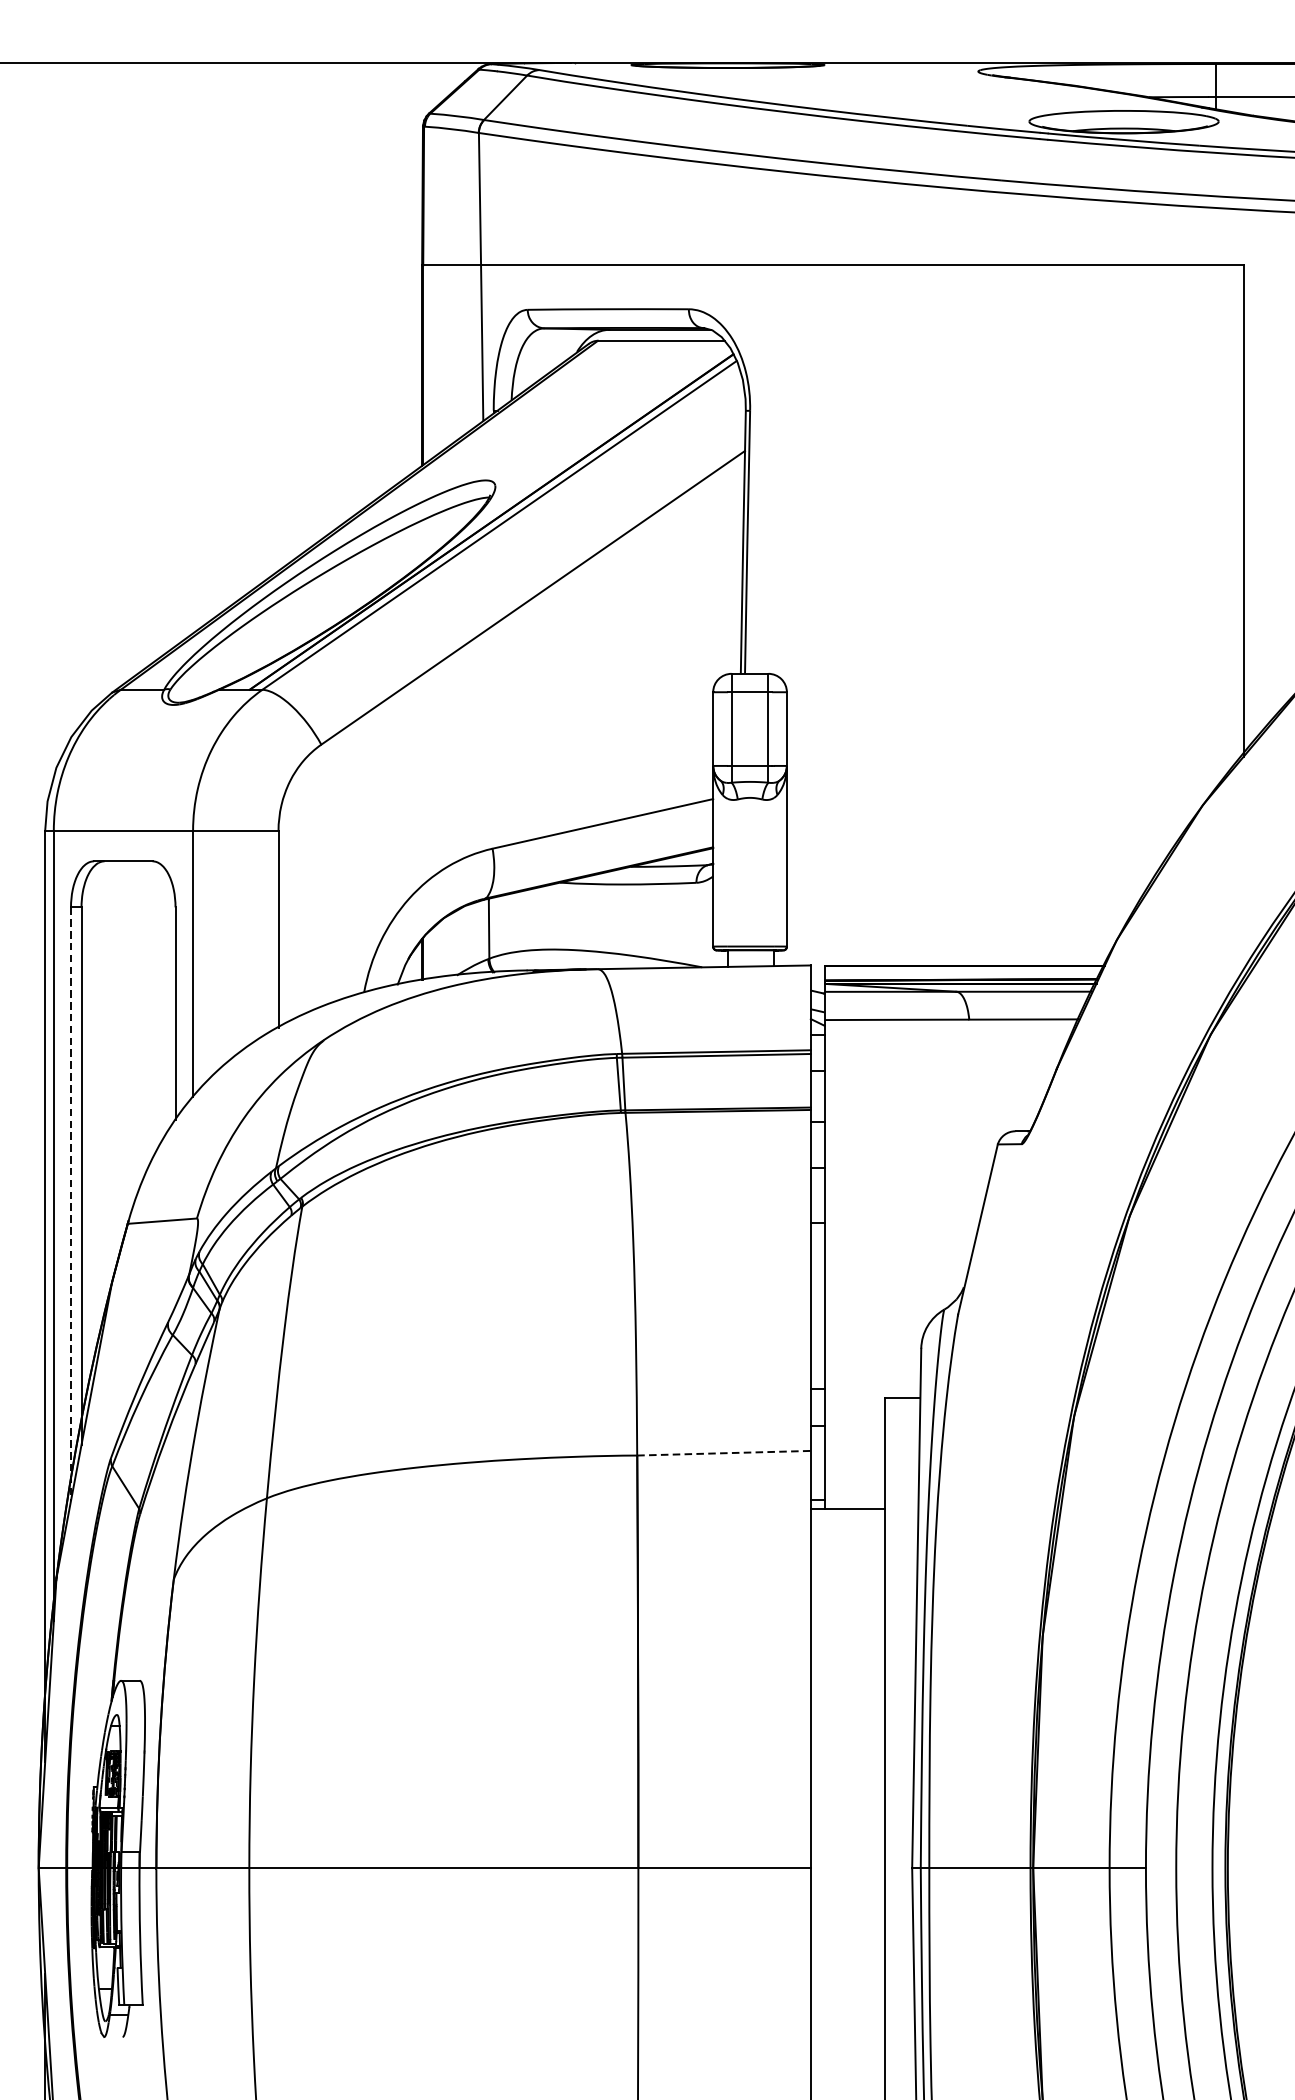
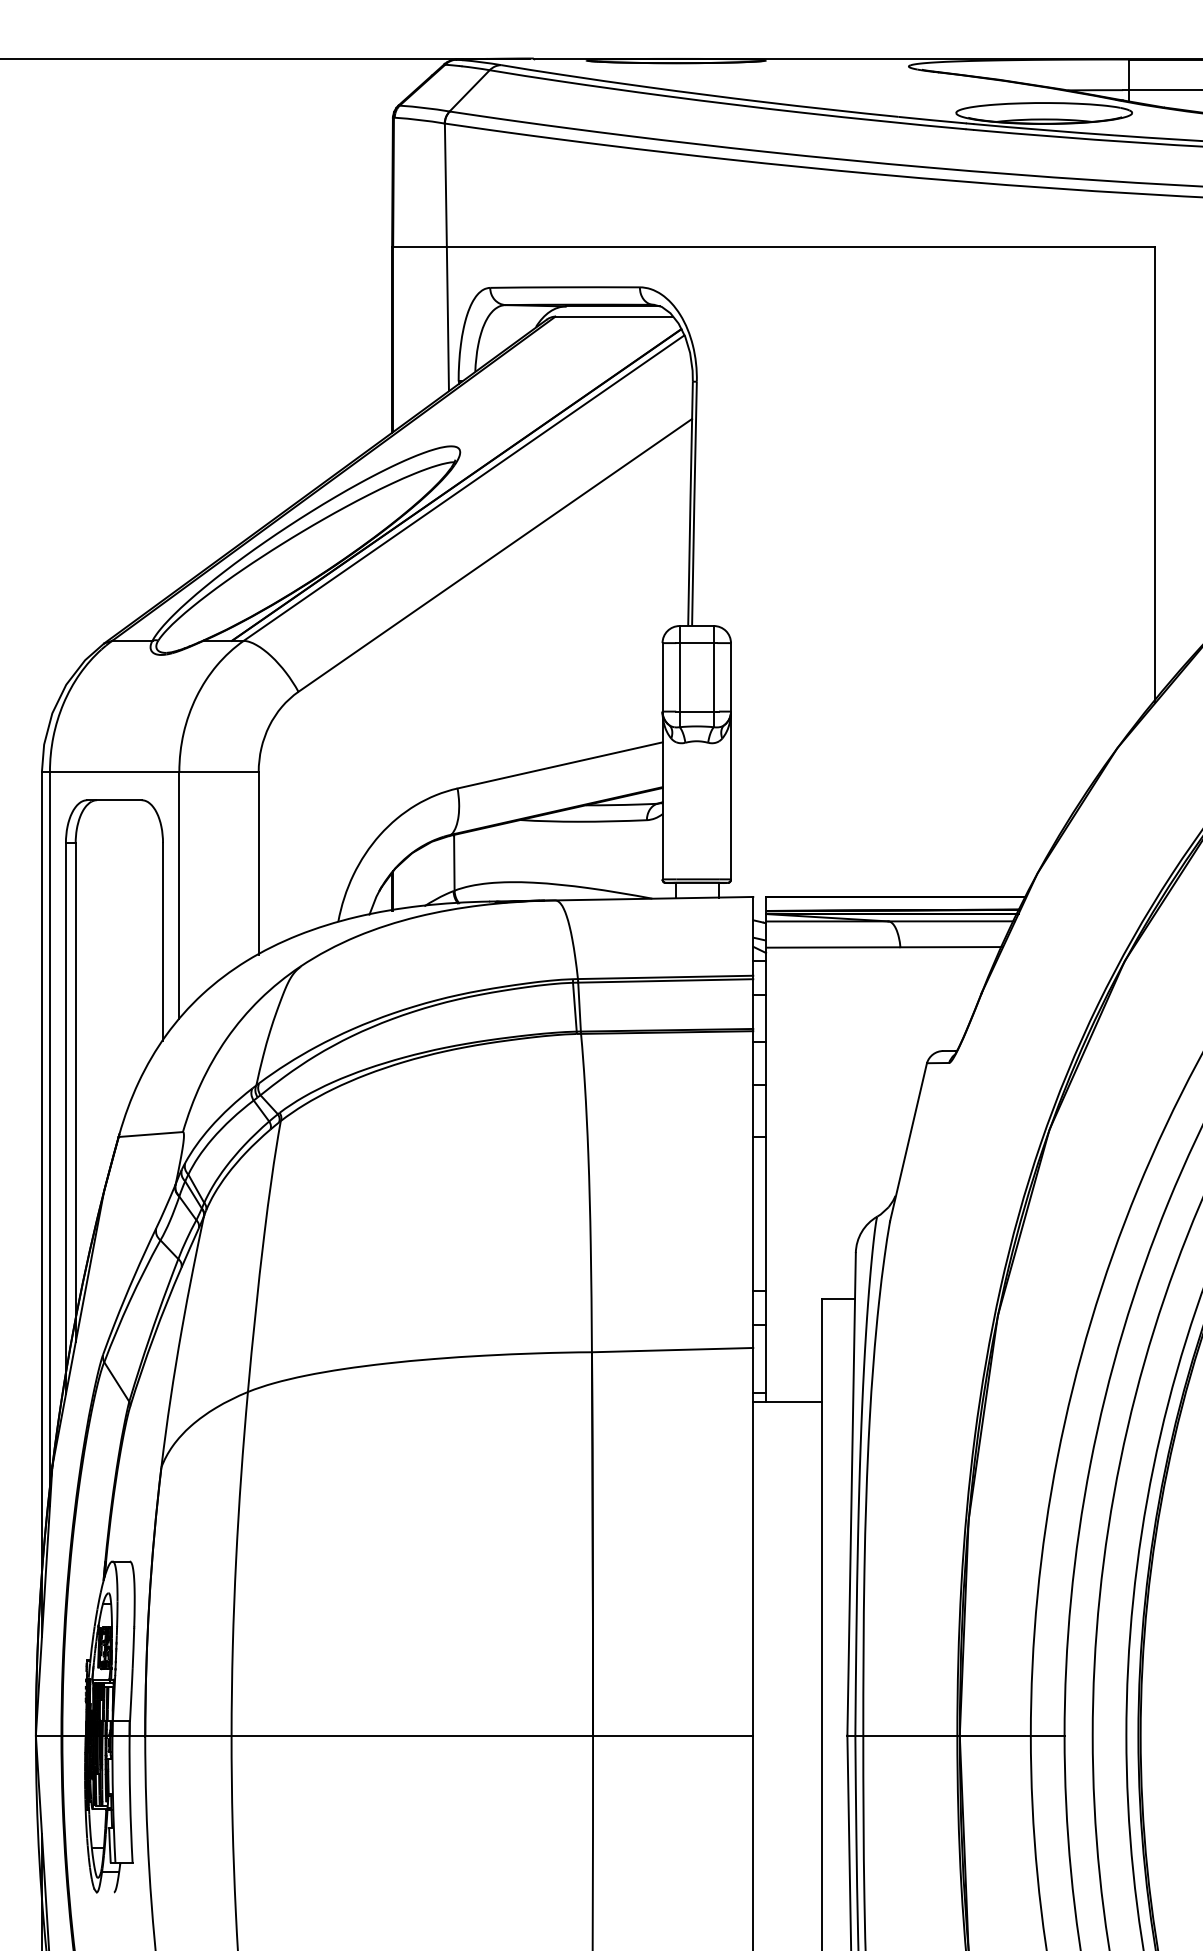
line: (70, 1203) -> (65, 1118), dashed -> solid
line: (723, 1453) -> (672, 1350), dashed -> solid

